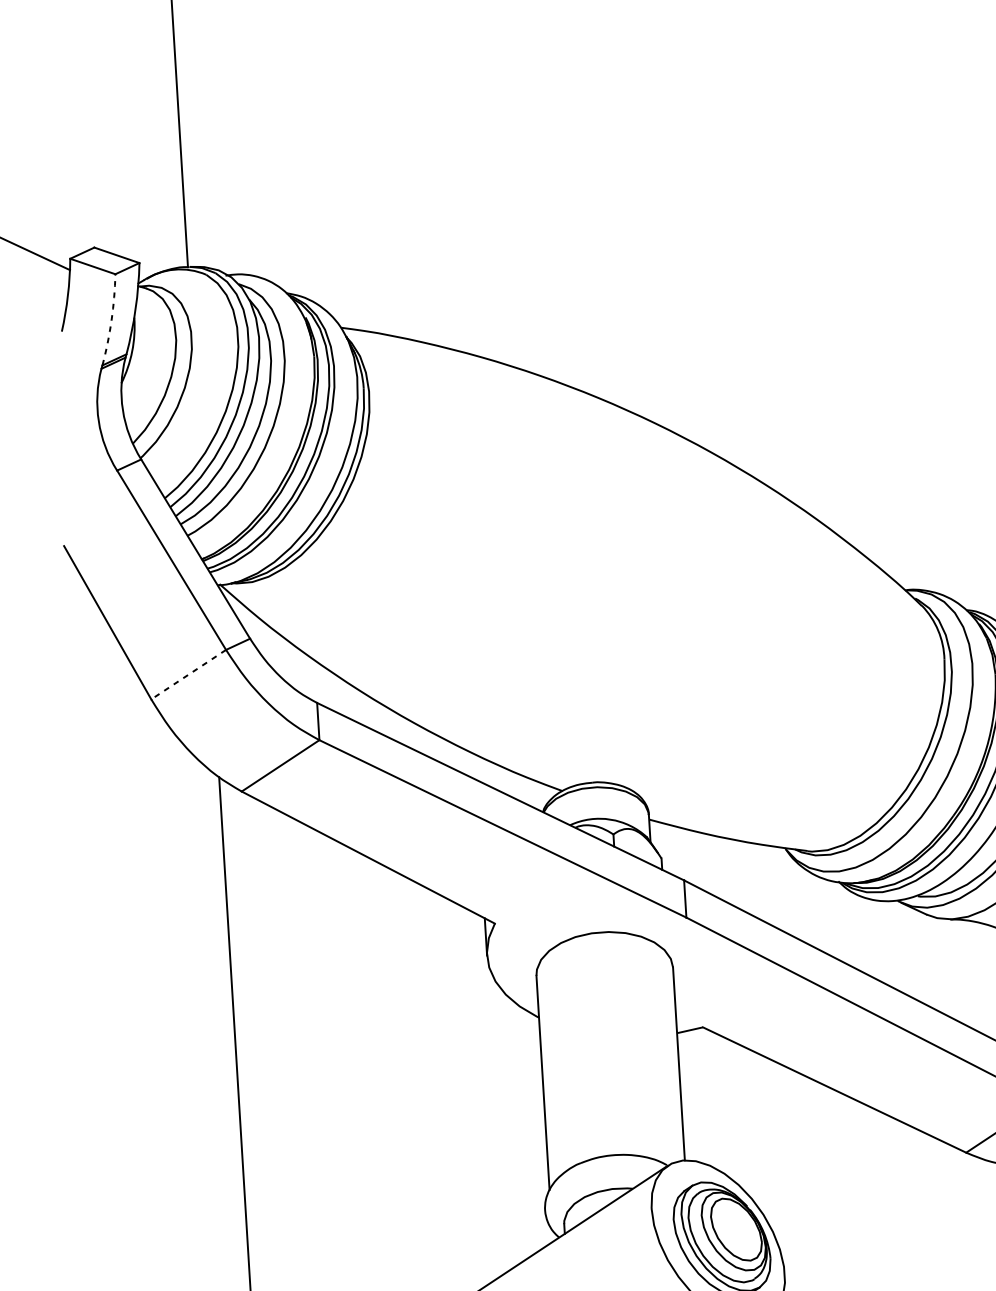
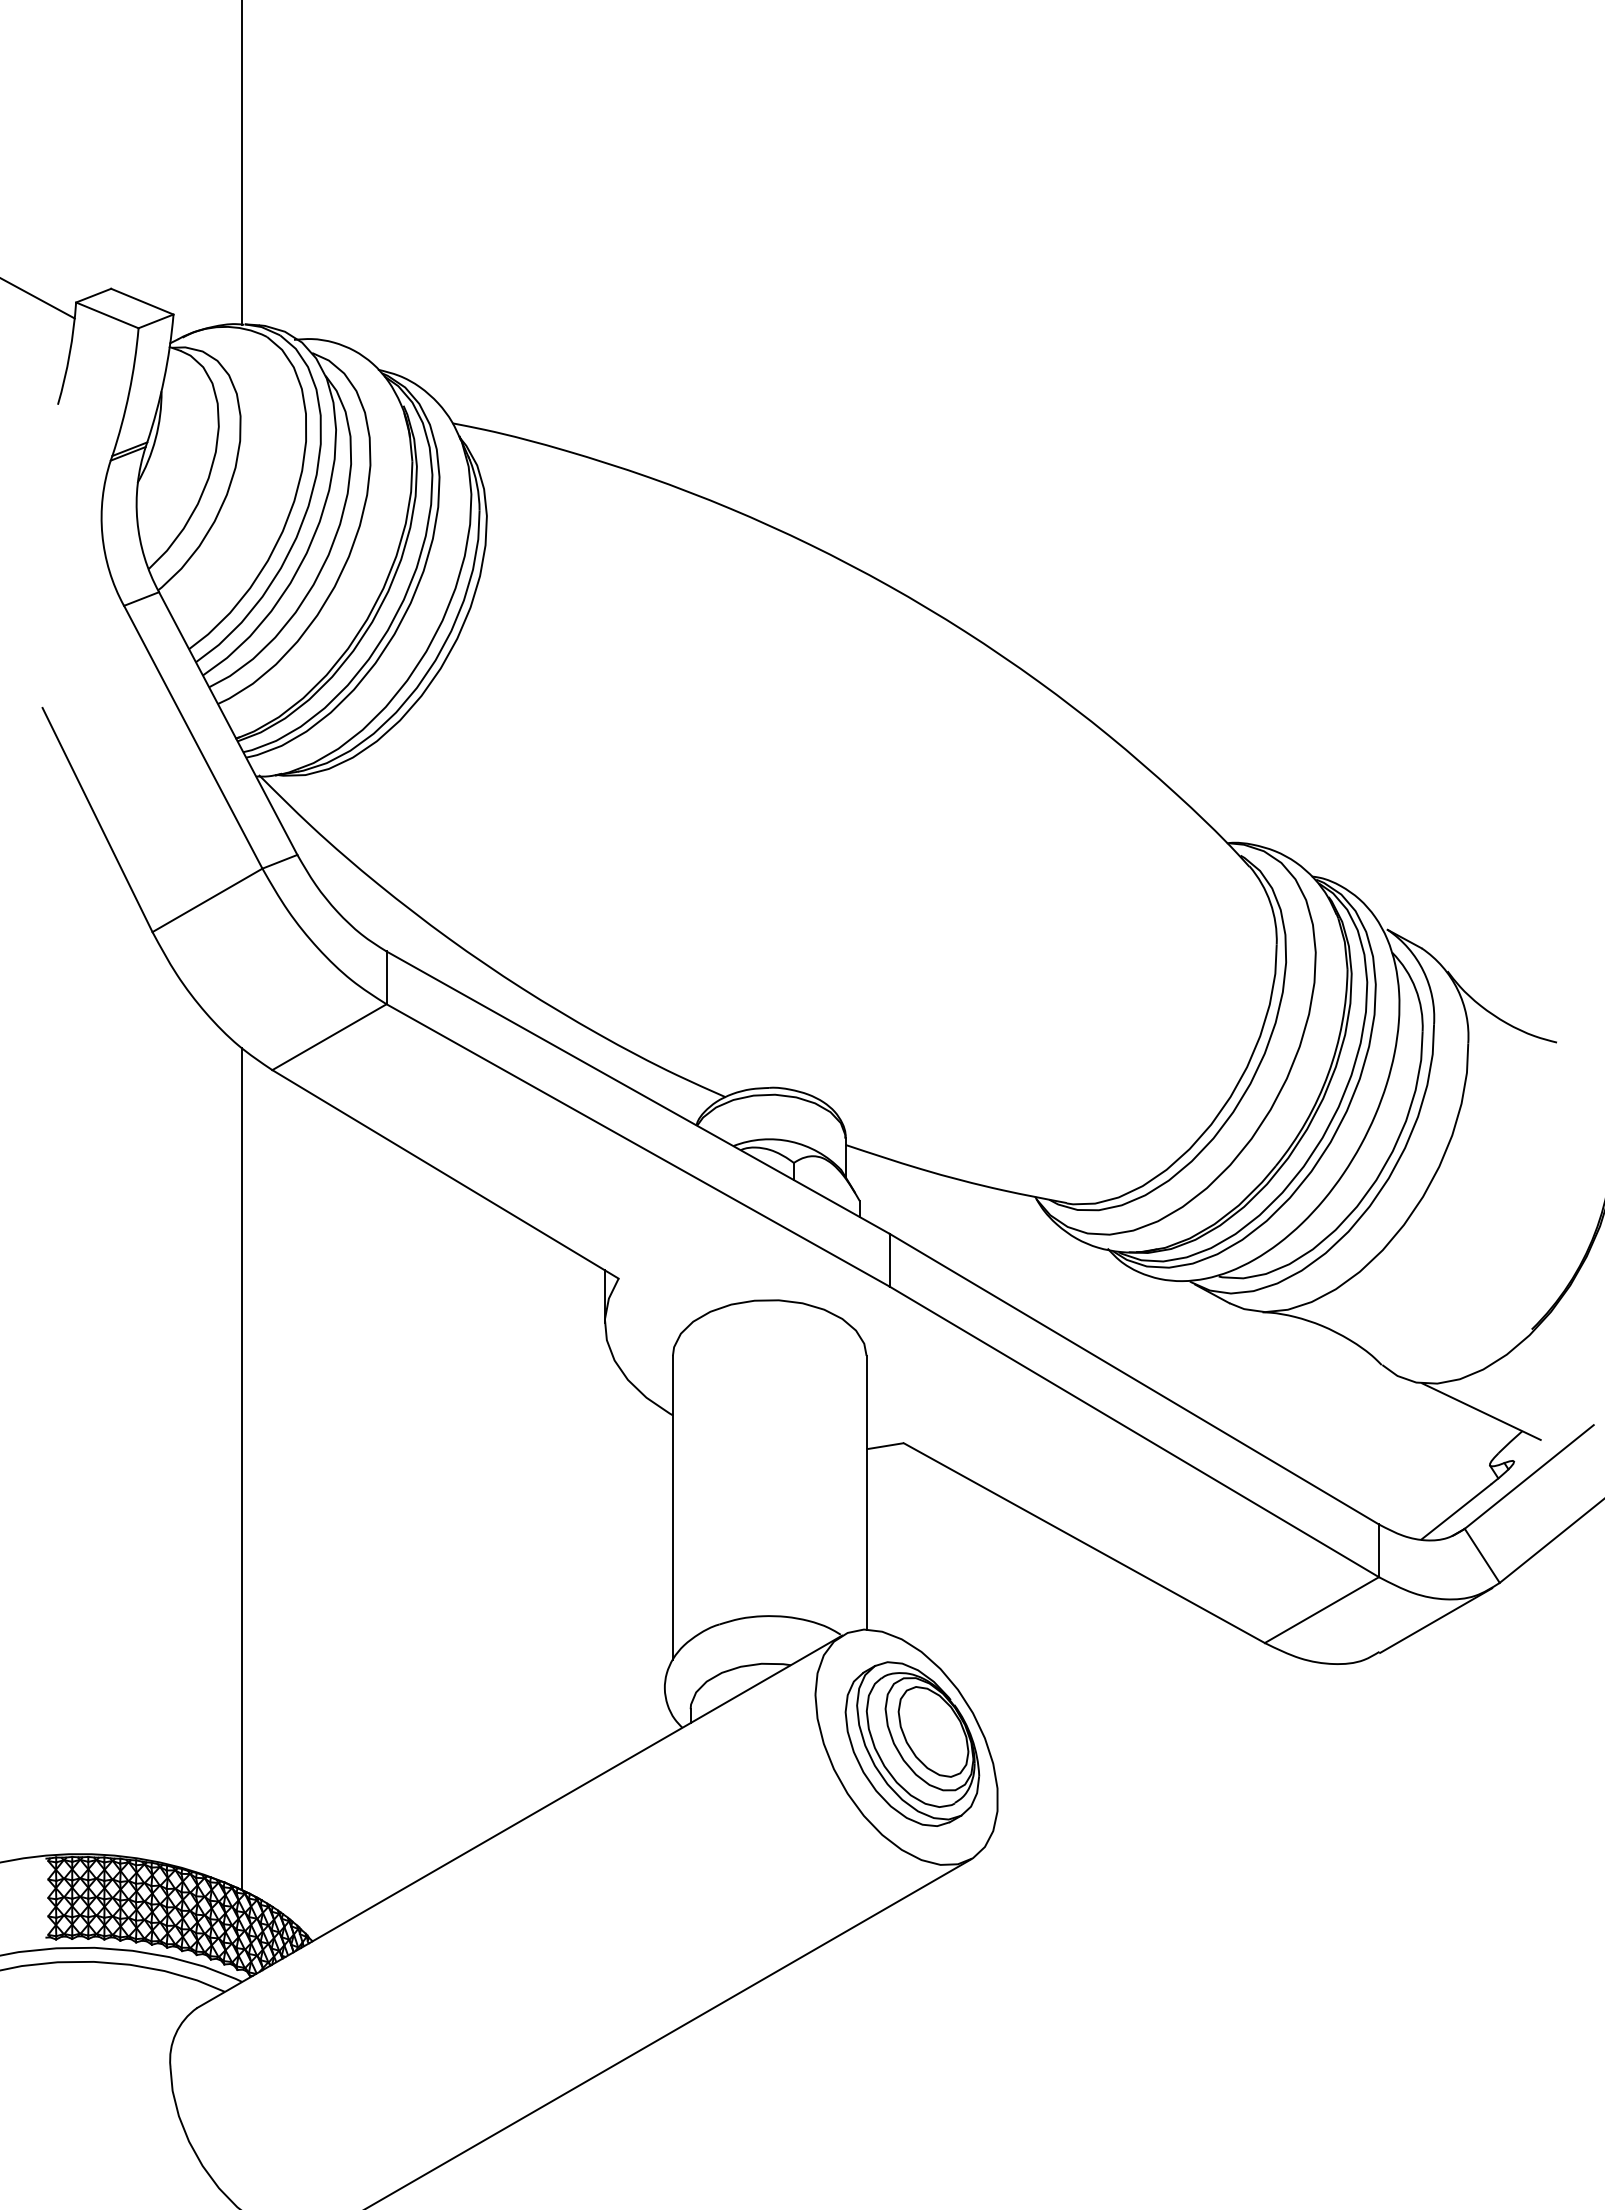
arc: (111, 319) -> (129, 392), dashed -> solid
line: (188, 674) -> (207, 900), dashed -> solid

